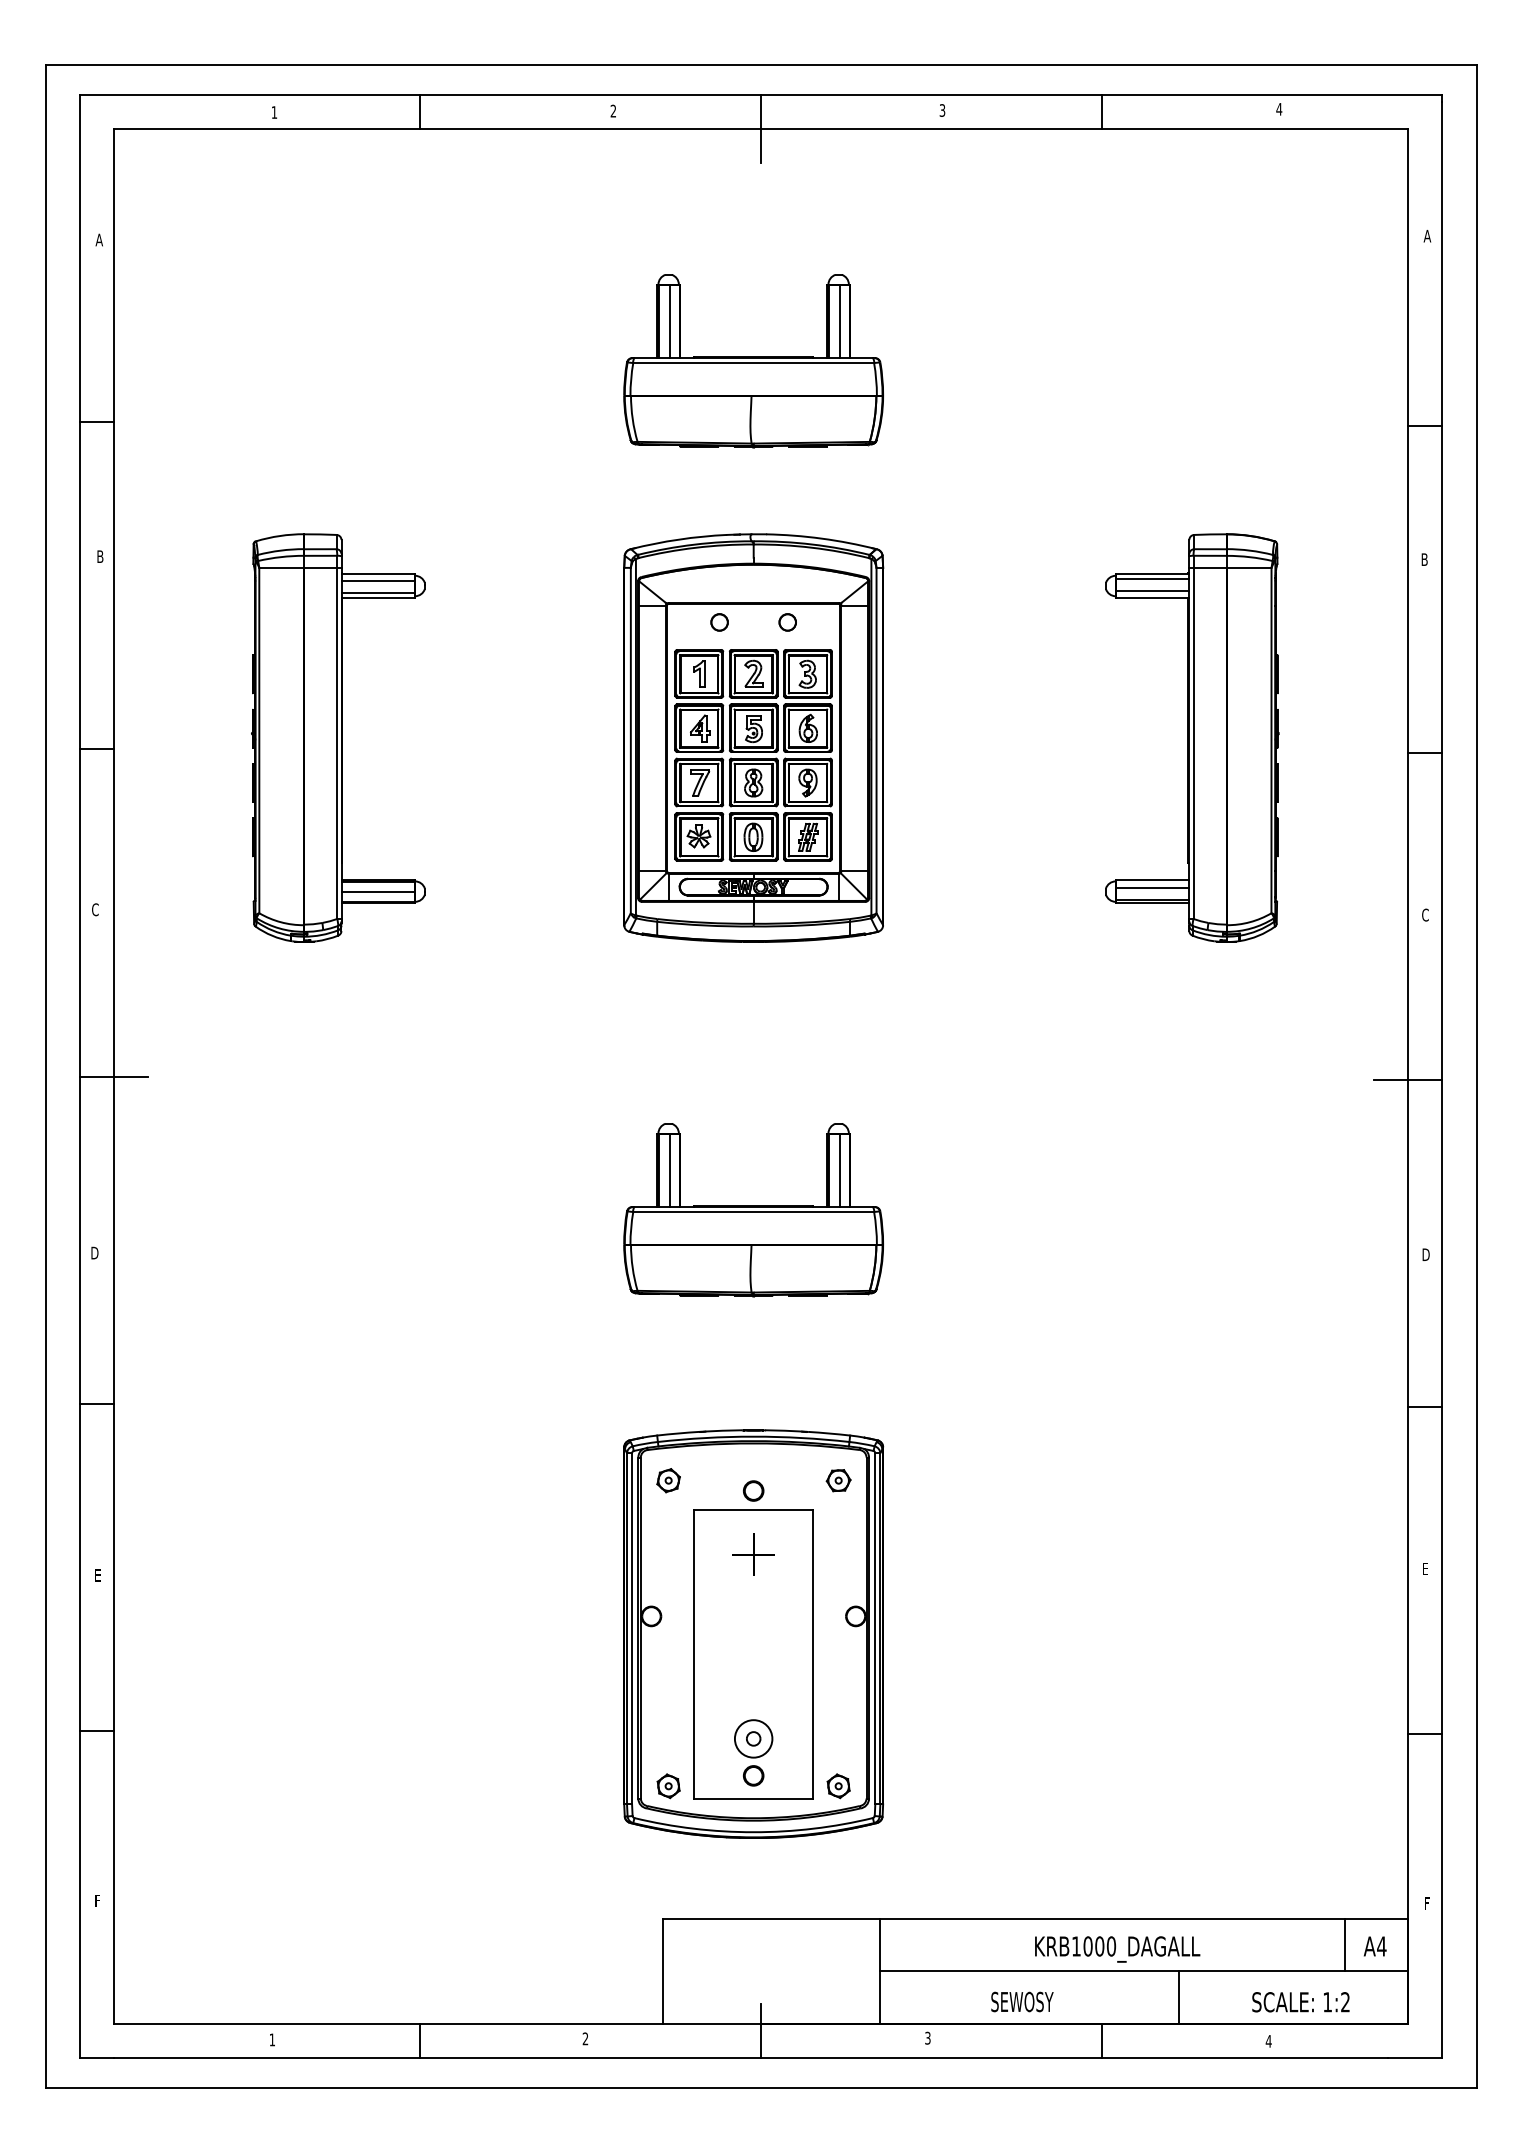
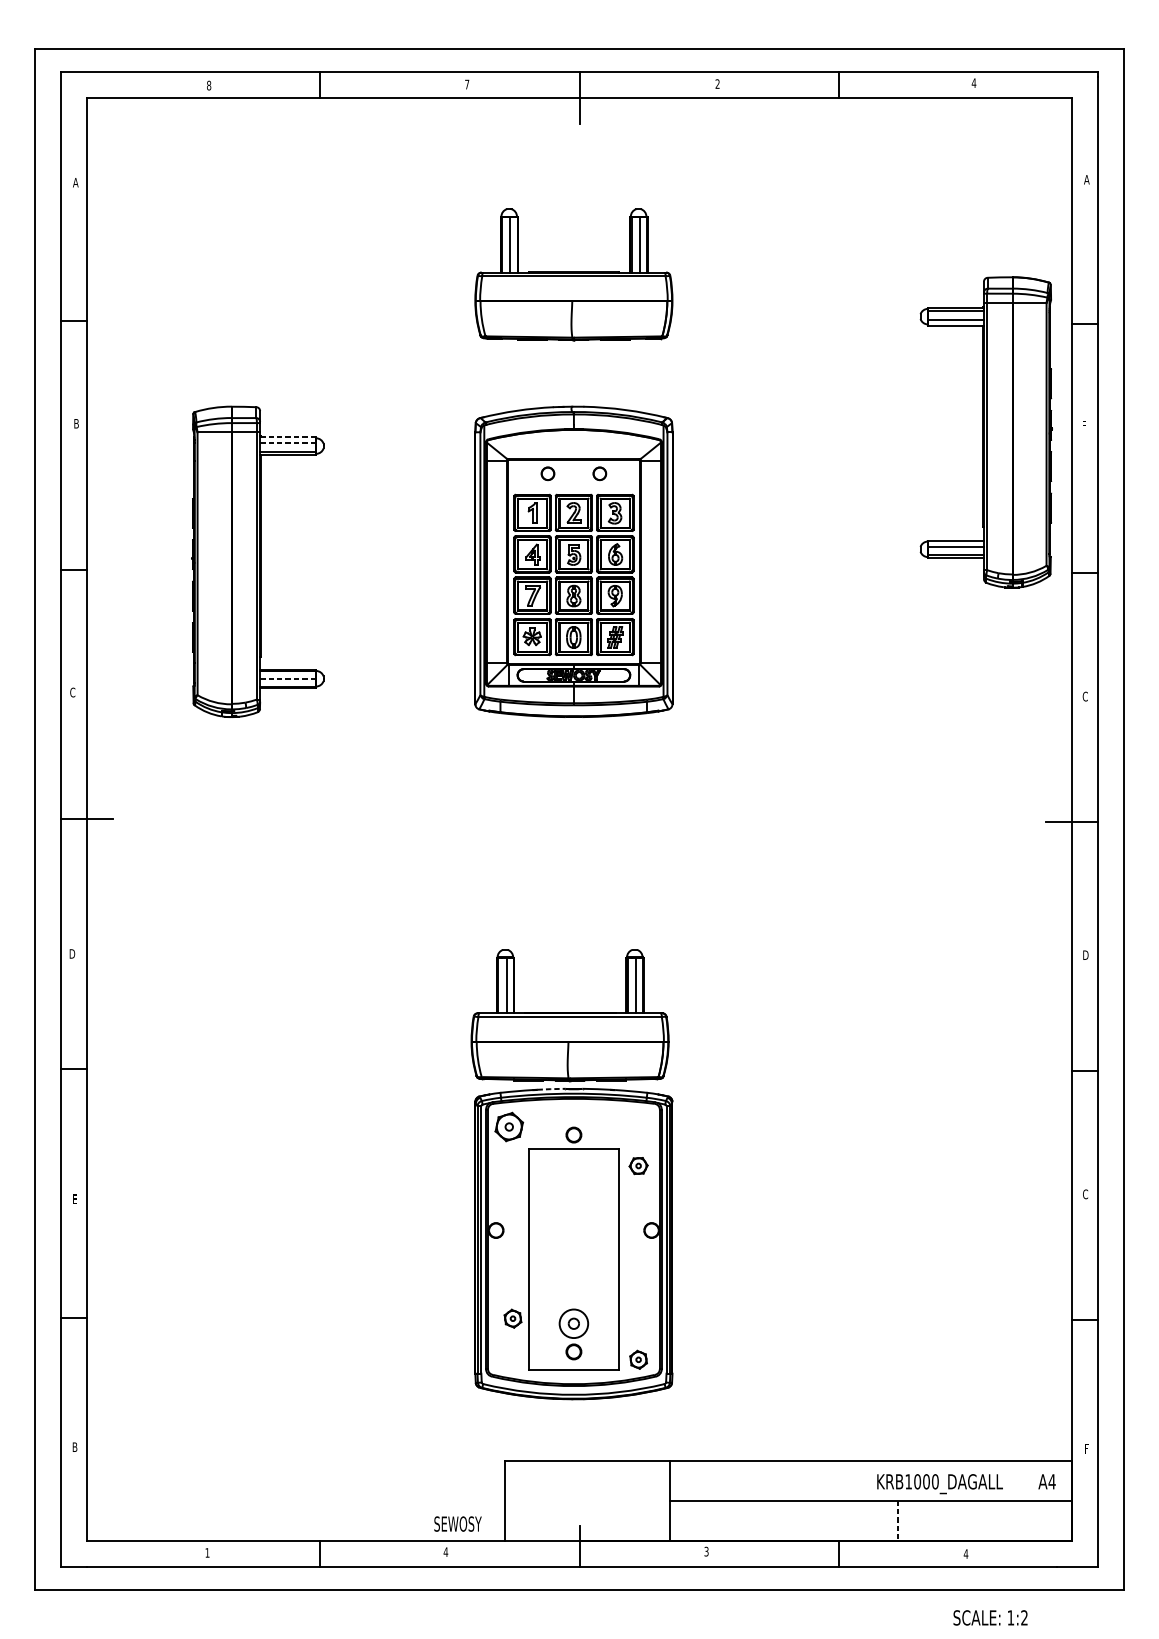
text: (613, 110) -> (467, 84), 2 -> 7
text: (942, 110) -> (717, 84), 3 -> 2
text: (274, 112) -> (209, 85), 1 -> 8
text: (1424, 559) -> (1084, 425), B -> F
line: (378, 574) -> (288, 437), solid -> dashed
line: (378, 581) -> (288, 442), solid -> dashed
part: (1192, 737) -> (986, 431), moved
line: (378, 892) -> (288, 679), solid -> dashed
part: (753, 1210) -> (569, 1015), moved
line: (723, 1430) -> (550, 1089), solid -> dashed
part: (668, 1480) -> (509, 1127), size x1.6
part: (838, 1480) -> (638, 1165), moved
part: (753, 1554) -> (573, 1183), removed
text: (1425, 1568) -> (1085, 1194), E -> C
part: (668, 1786) -> (512, 1318), moved
text: (98, 1900) -> (75, 1446), F -> B
line: (1344, 1944) -> (1023, 1480), removed
text: (1117, 1949) -> (939, 1484), moved
line: (1178, 1997) -> (897, 1520), solid -> dashed
text: (1022, 2001) -> (458, 1523), moved
text: (1300, 2002) -> (990, 1618), moved
text: (585, 2038) -> (445, 1551), 2 -> 4

